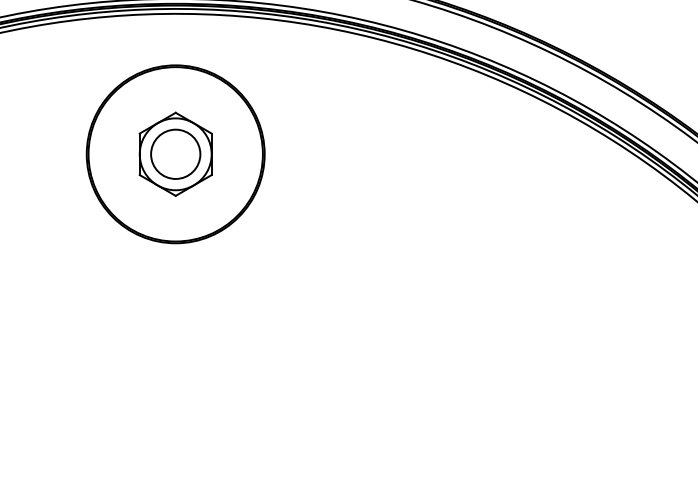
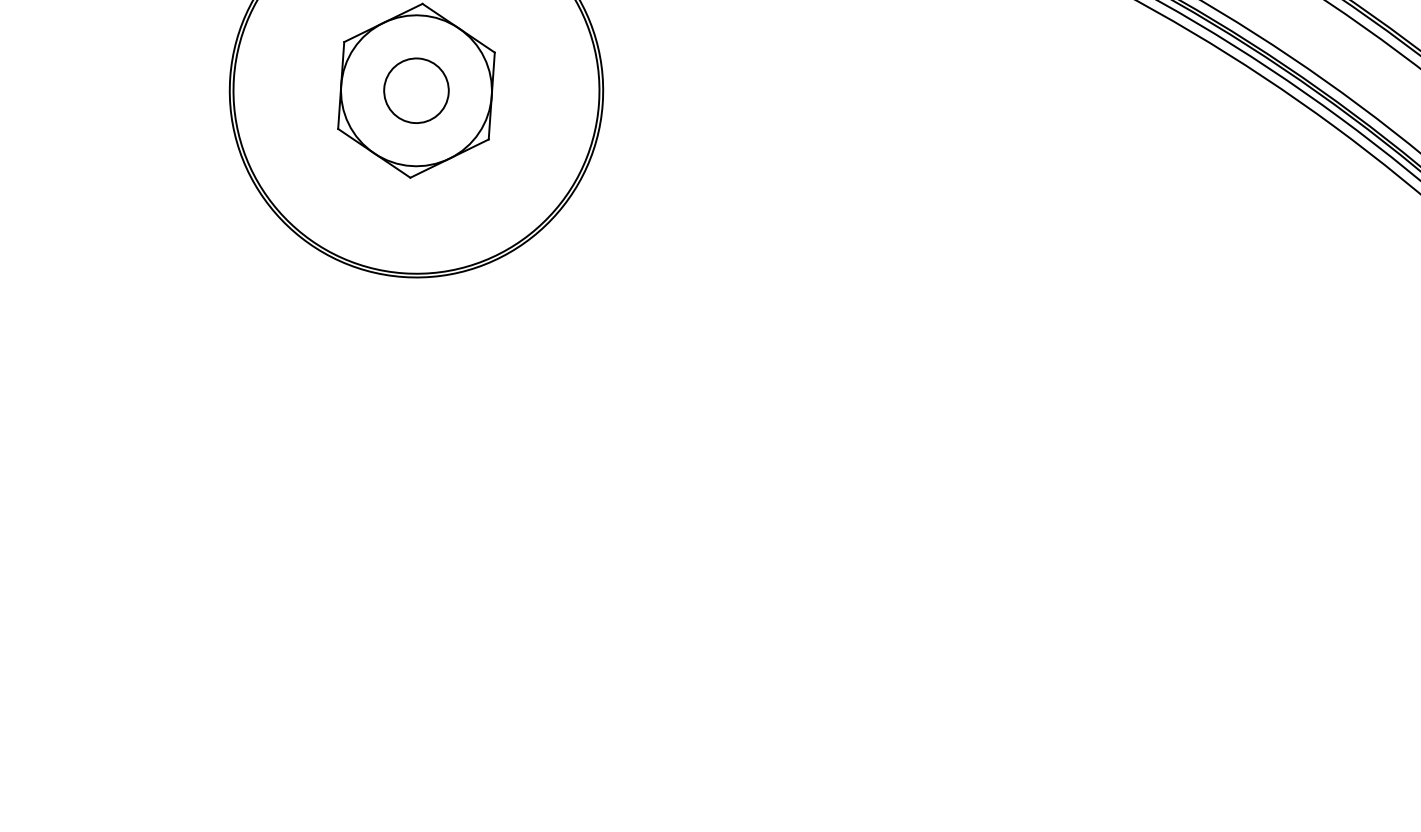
circle: (175, 153) -> (416, 89), size x0.62

